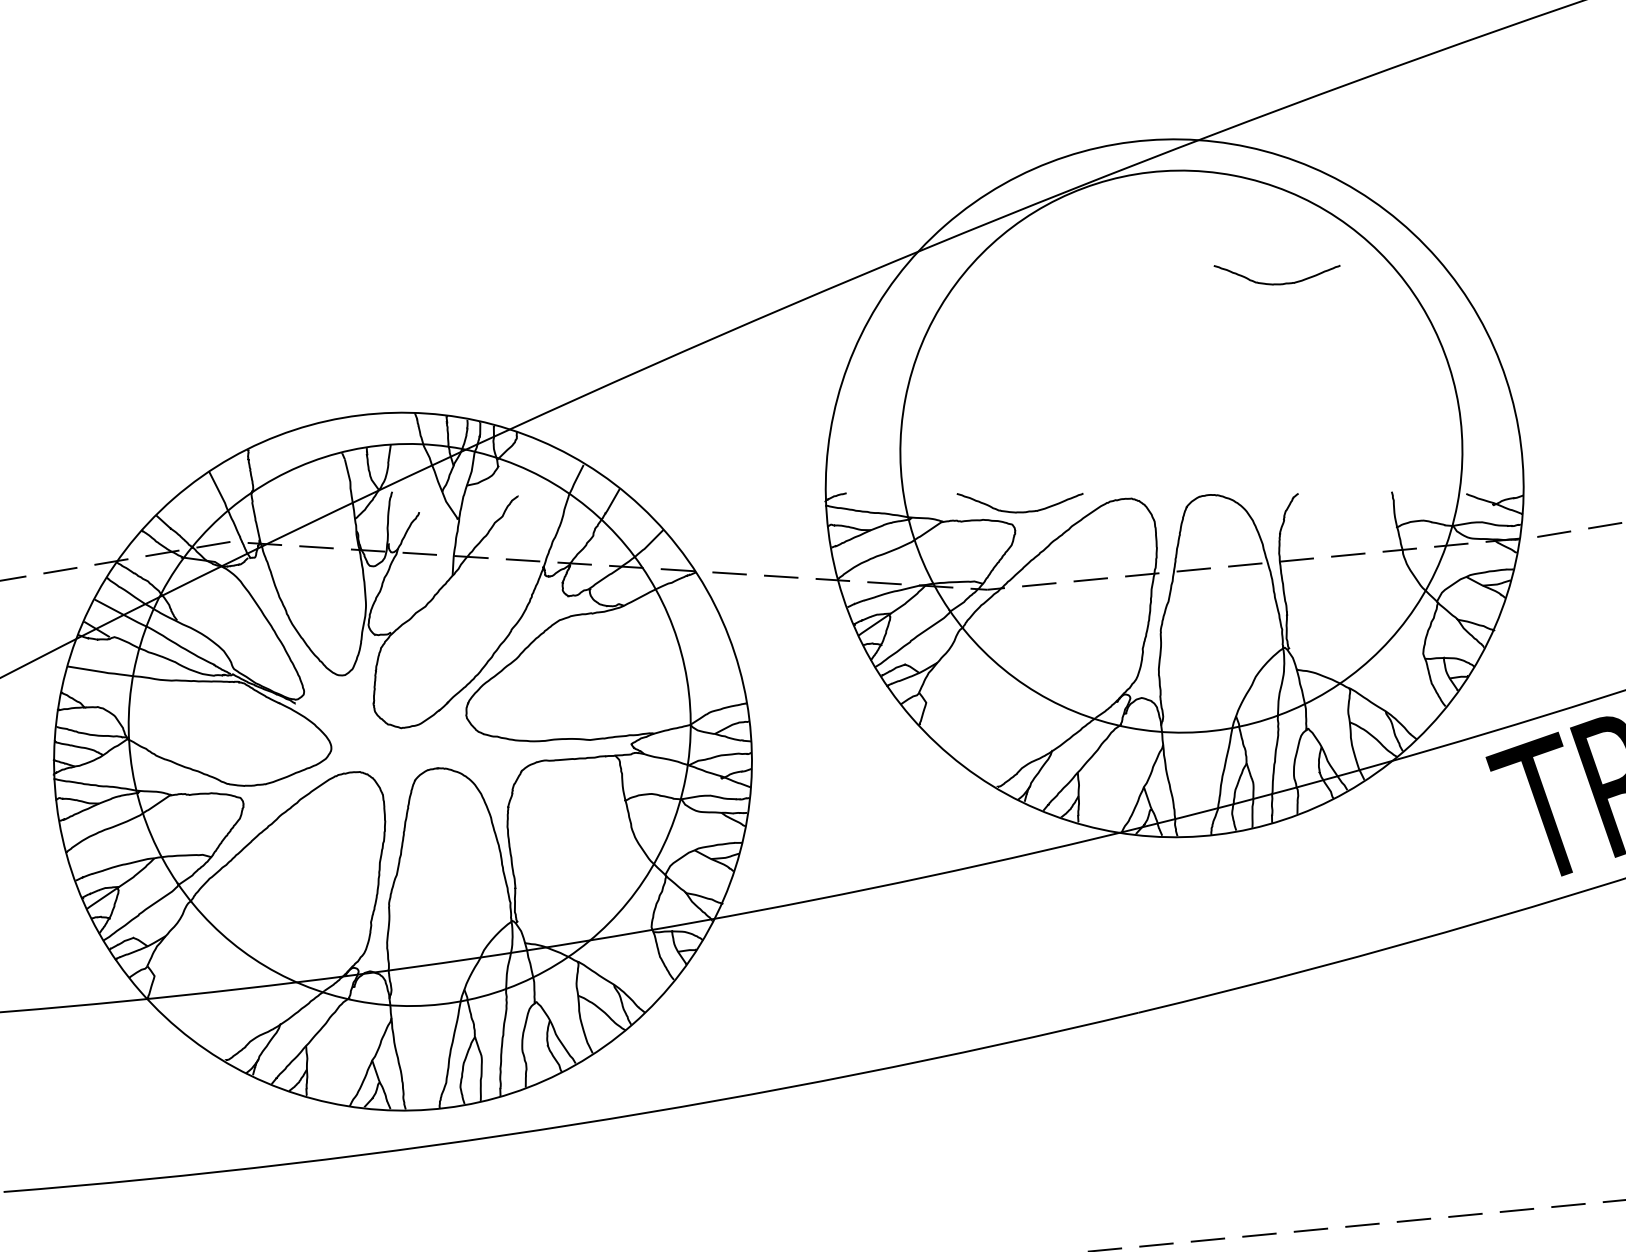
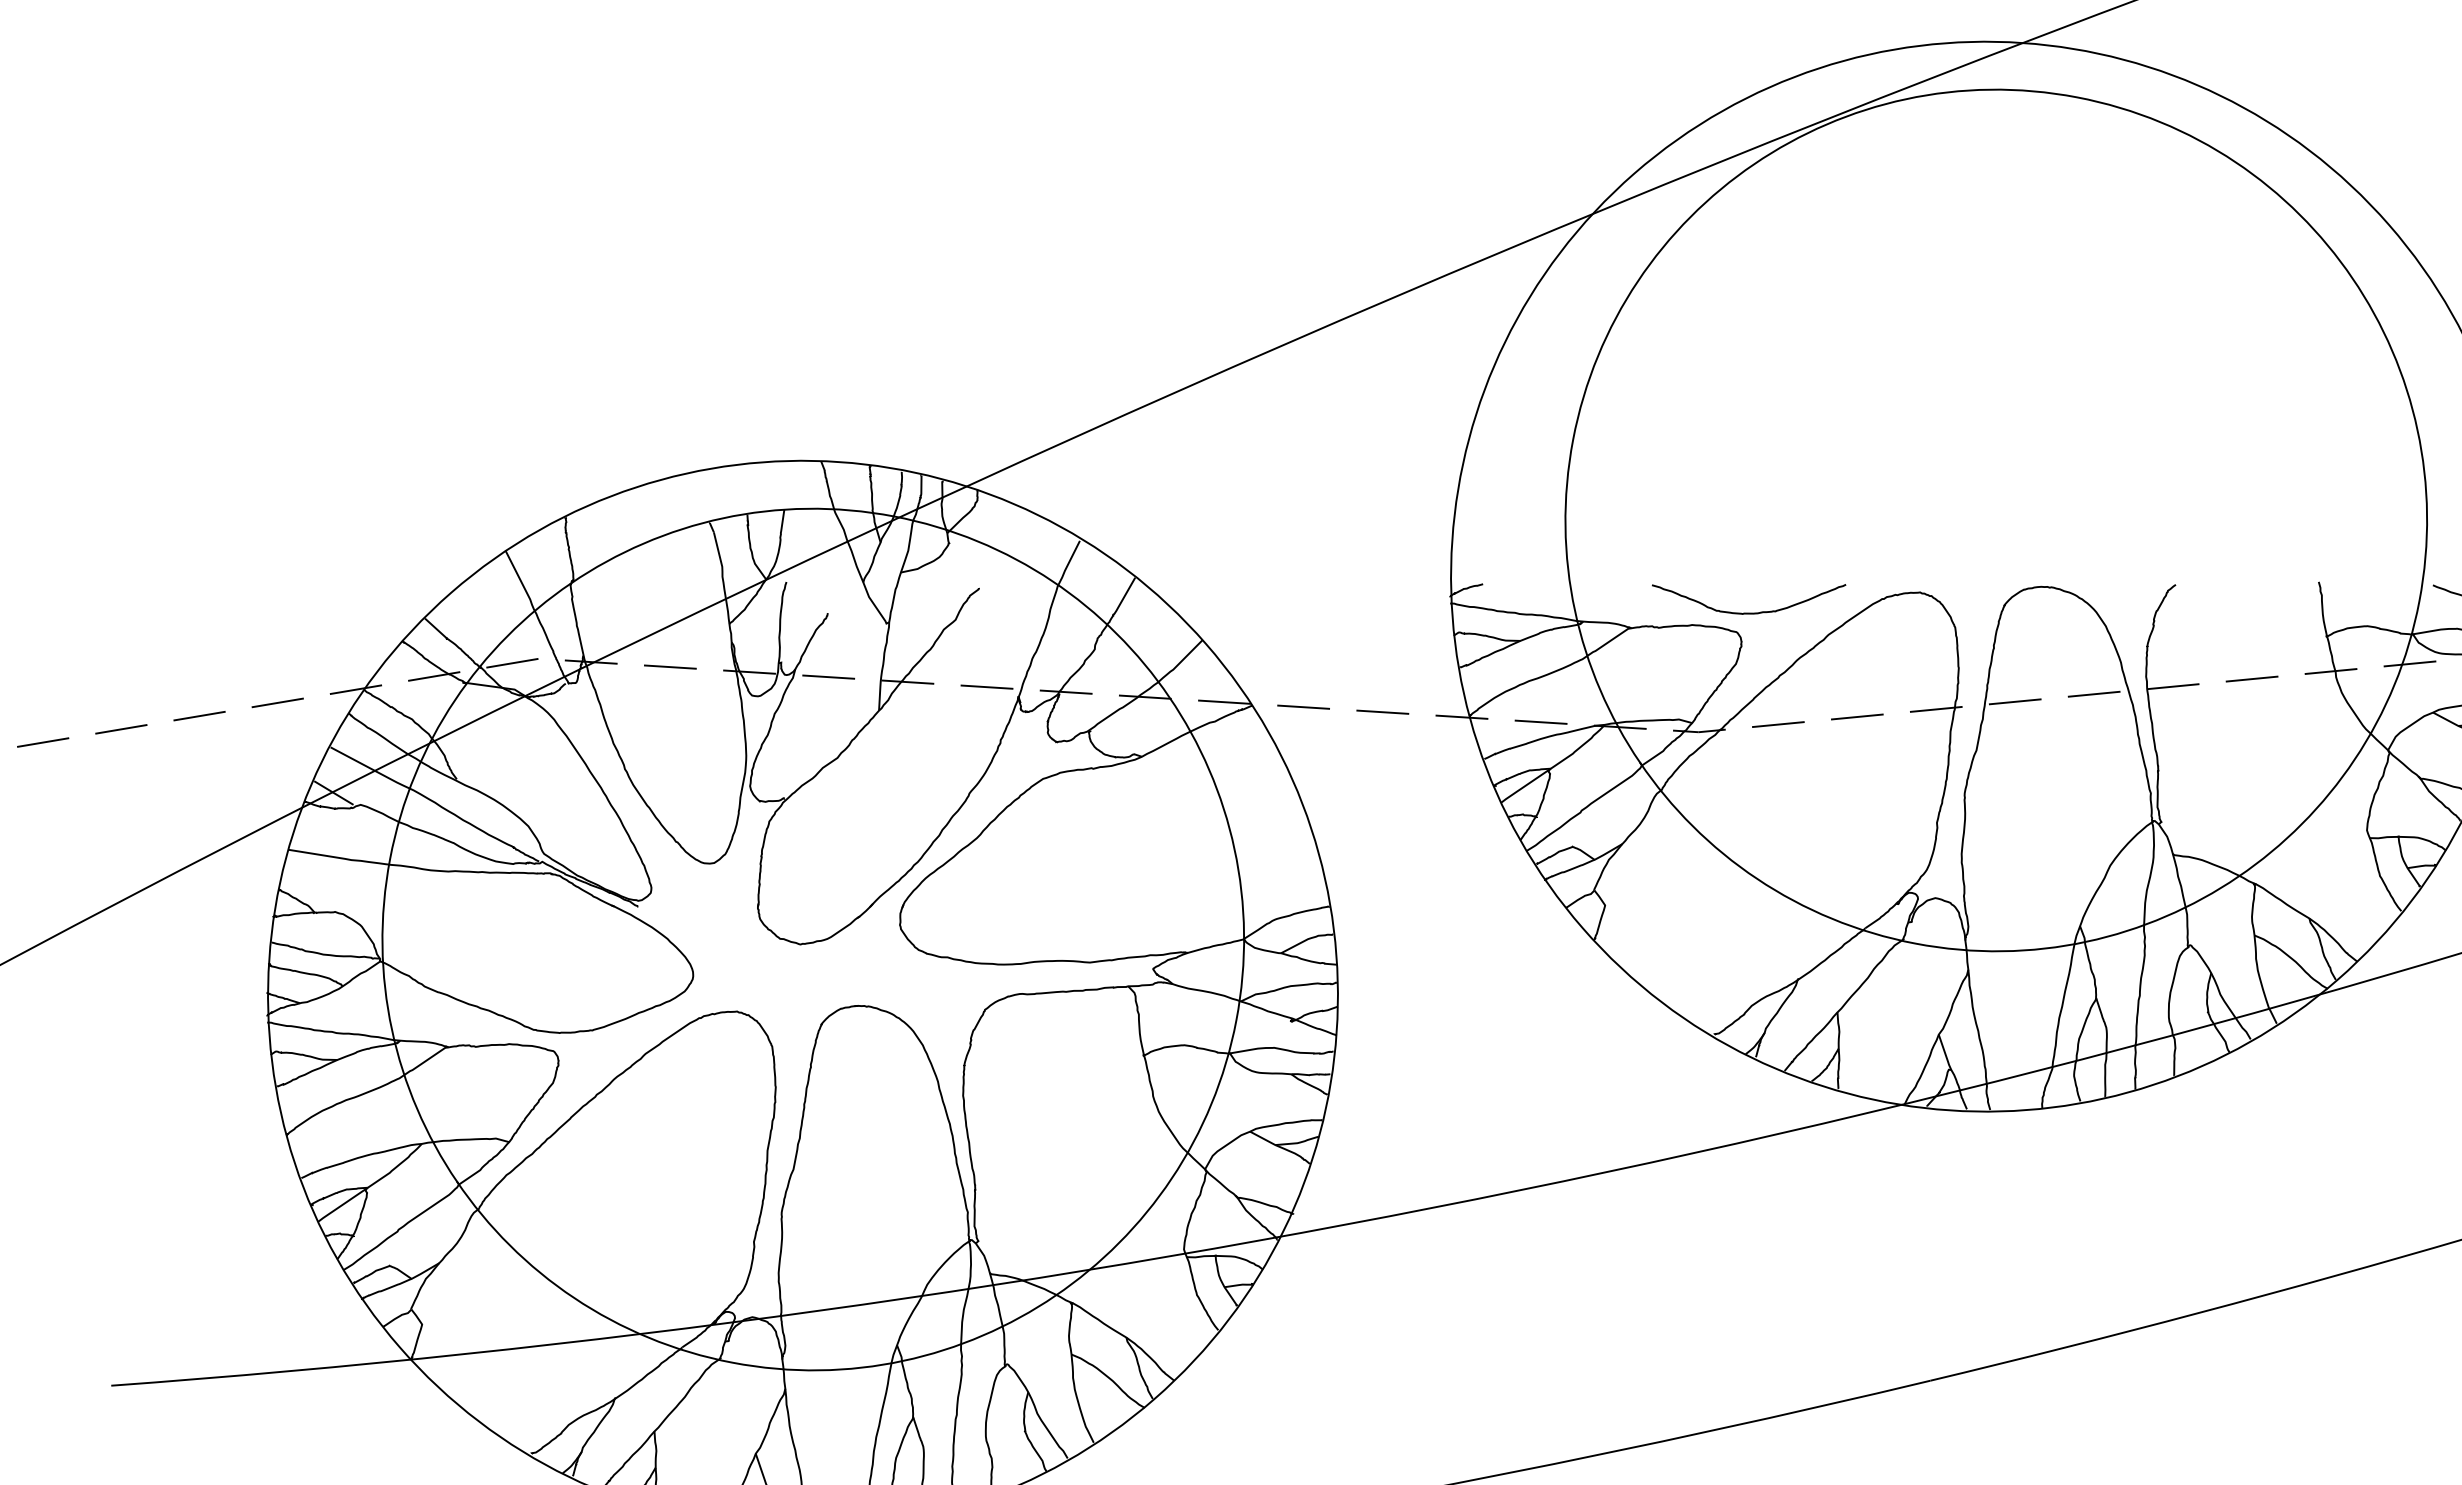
curve: (1276, 283) -> (2142, 262), removed

